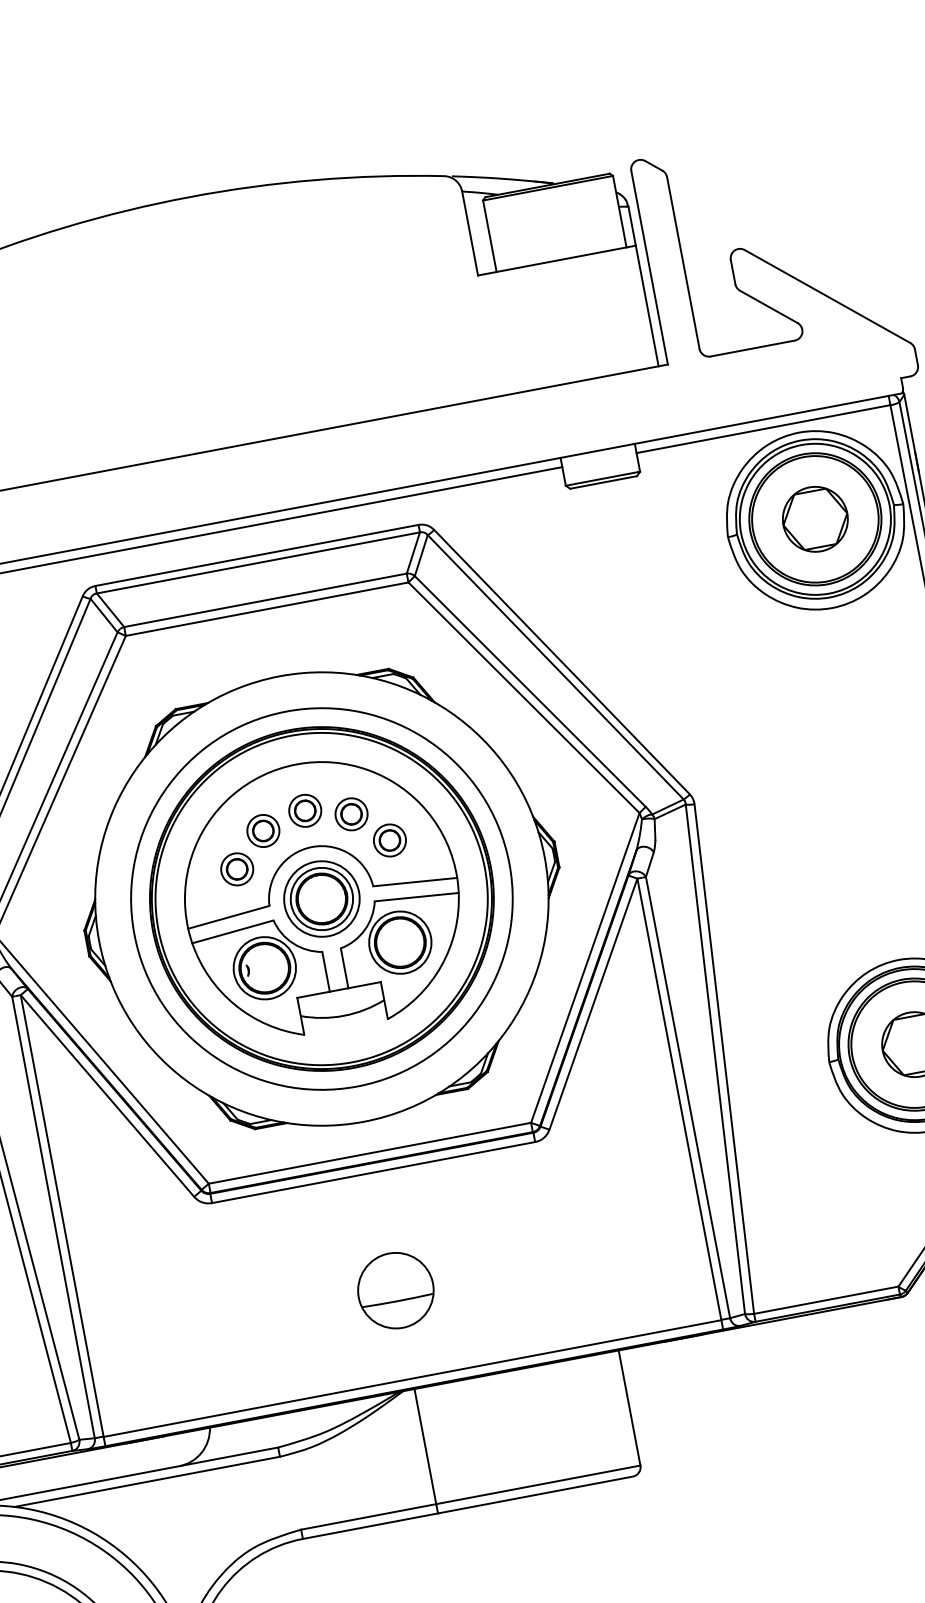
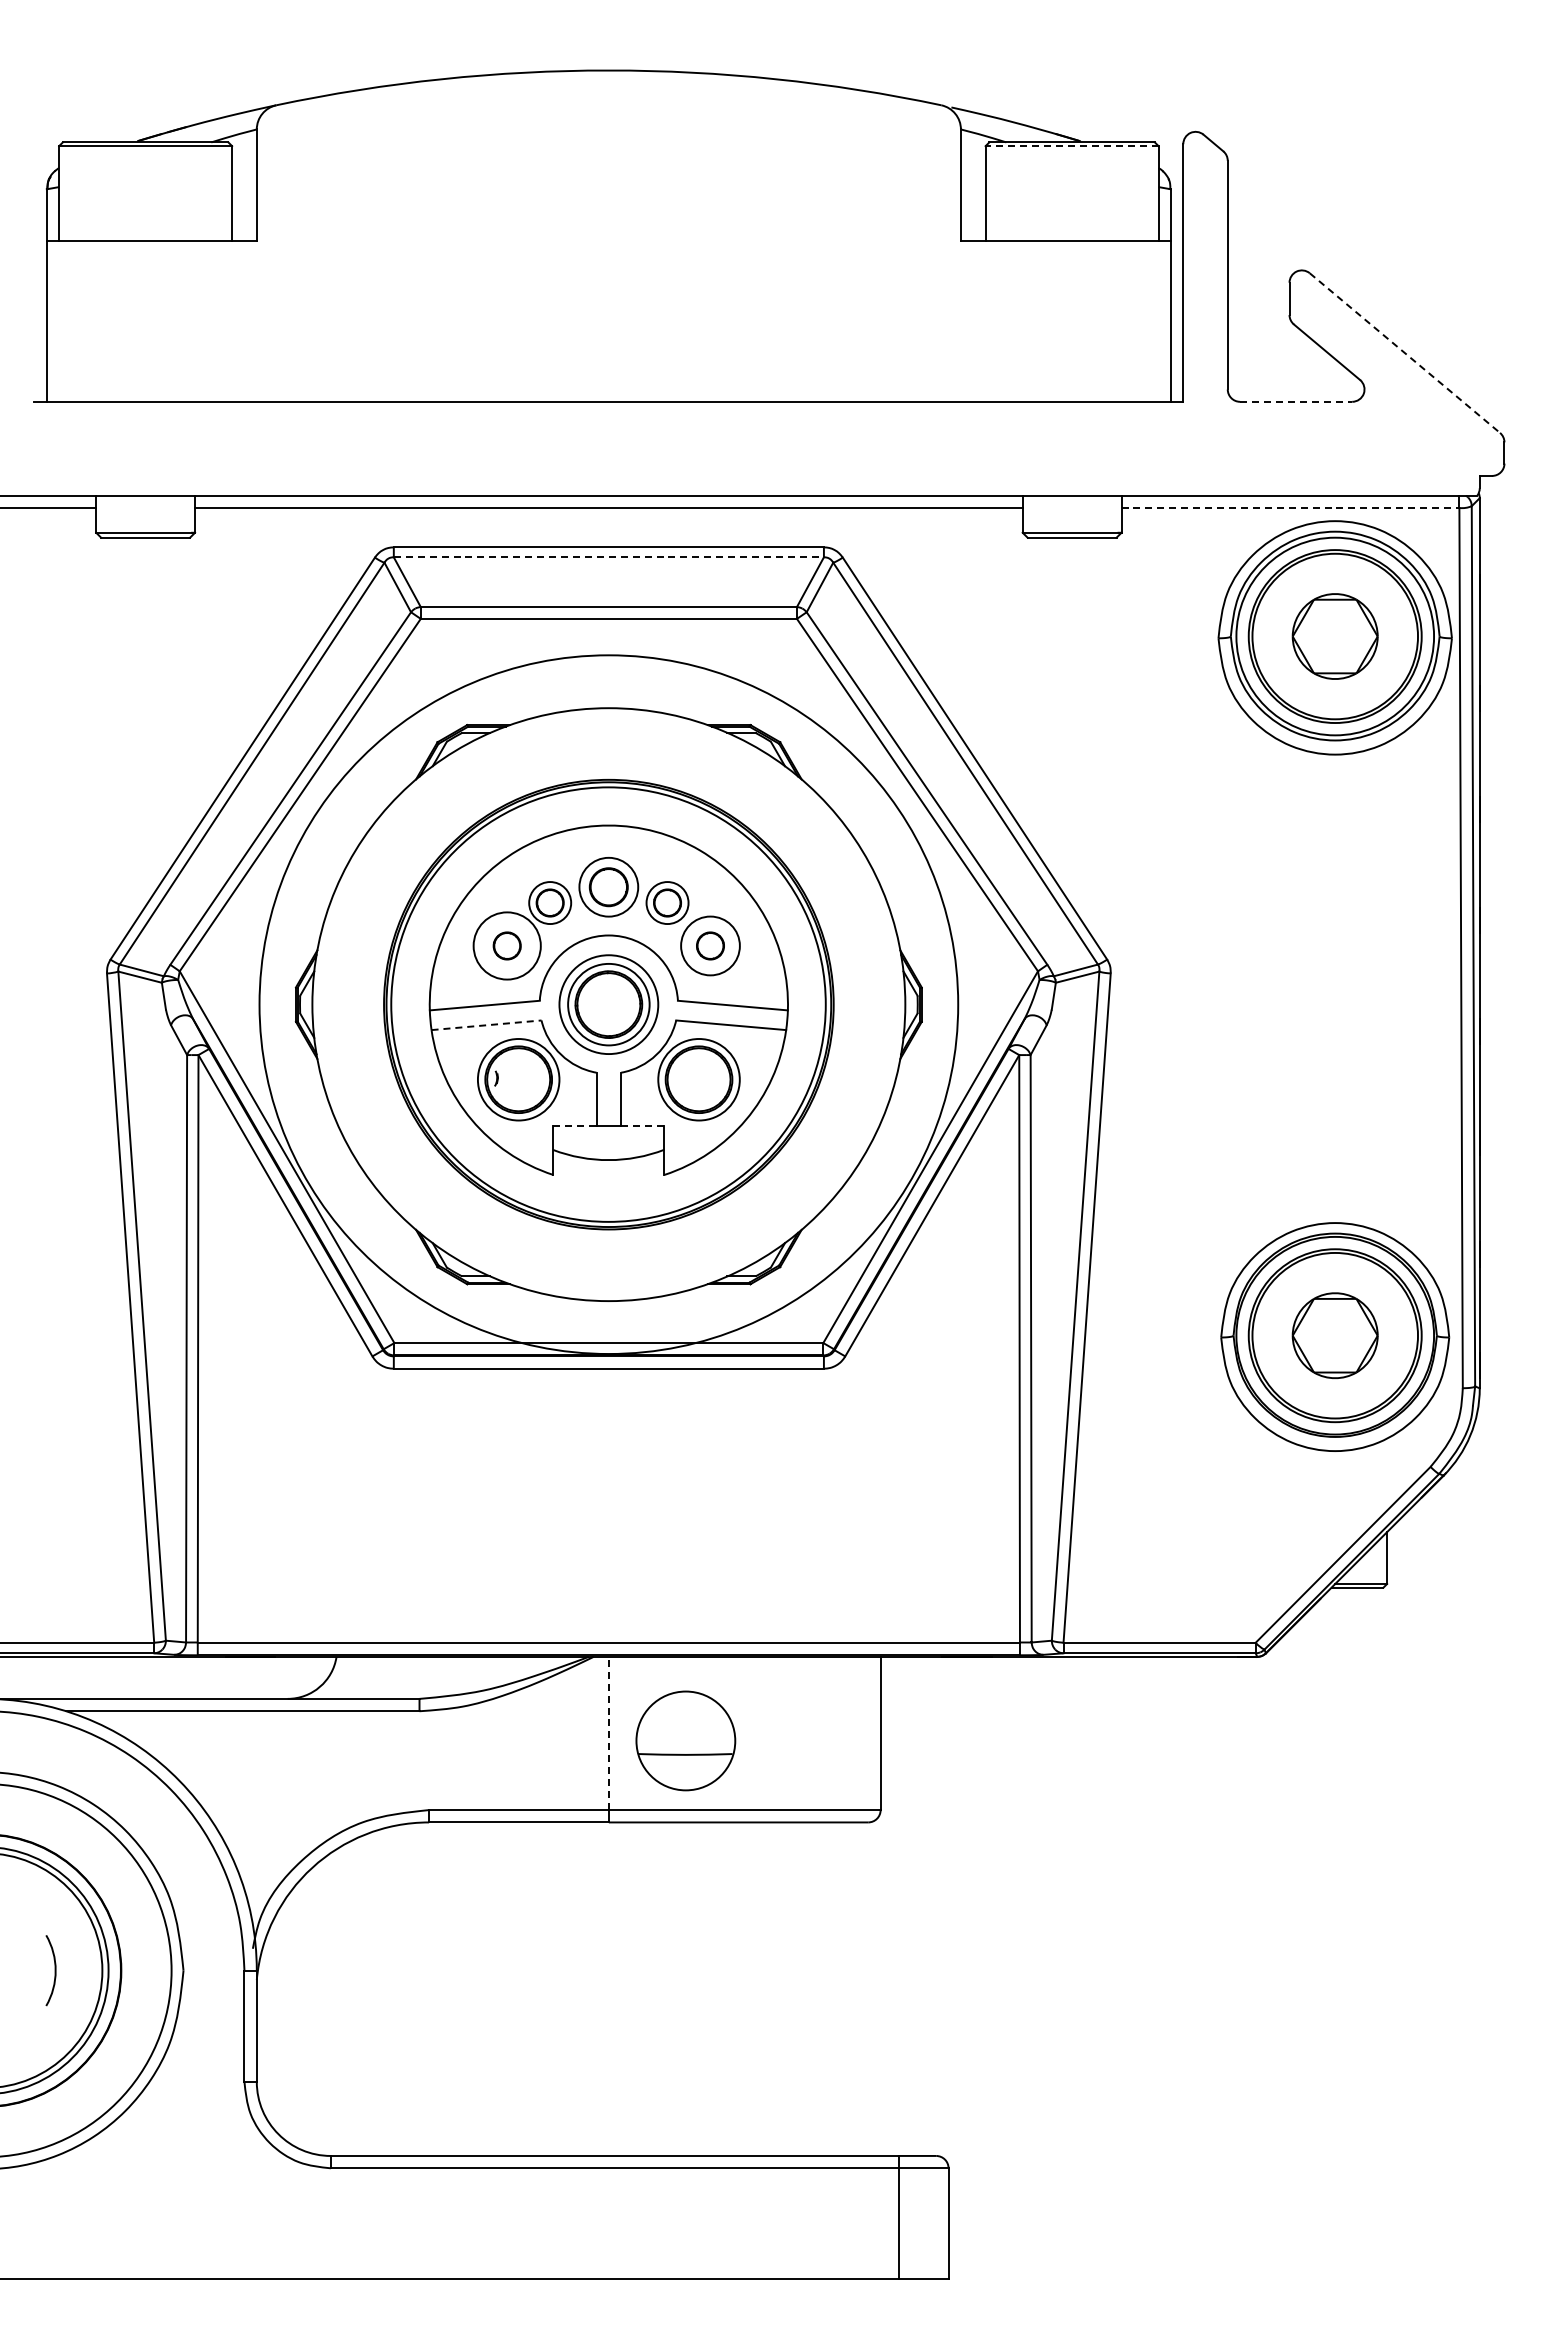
line: (547, 188) -> (1071, 146), solid -> dashed
line: (827, 296) -> (1405, 353), solid -> dashed
line: (752, 348) -> (1296, 401), solid -> dashed
line: (763, 429) -> (1290, 508), solid -> dashed
line: (258, 562) -> (609, 557), solid -> dashed
part: (305, 811) -> (608, 887), size x1.4
circle: (389, 840) -> (710, 945), size x1.4
circle: (237, 868) -> (507, 945), size x1.6
circle: (321, 898) -> (608, 1004), size x1.4
line: (233, 931) -> (487, 1025), solid -> dashed
line: (364, 985) -> (642, 1125), solid -> dashed
line: (313, 994) -> (574, 1125), solid -> dashed
part: (395, 1290) -> (685, 1740), moved
line: (425, 1446) -> (608, 1733), solid -> dashed

